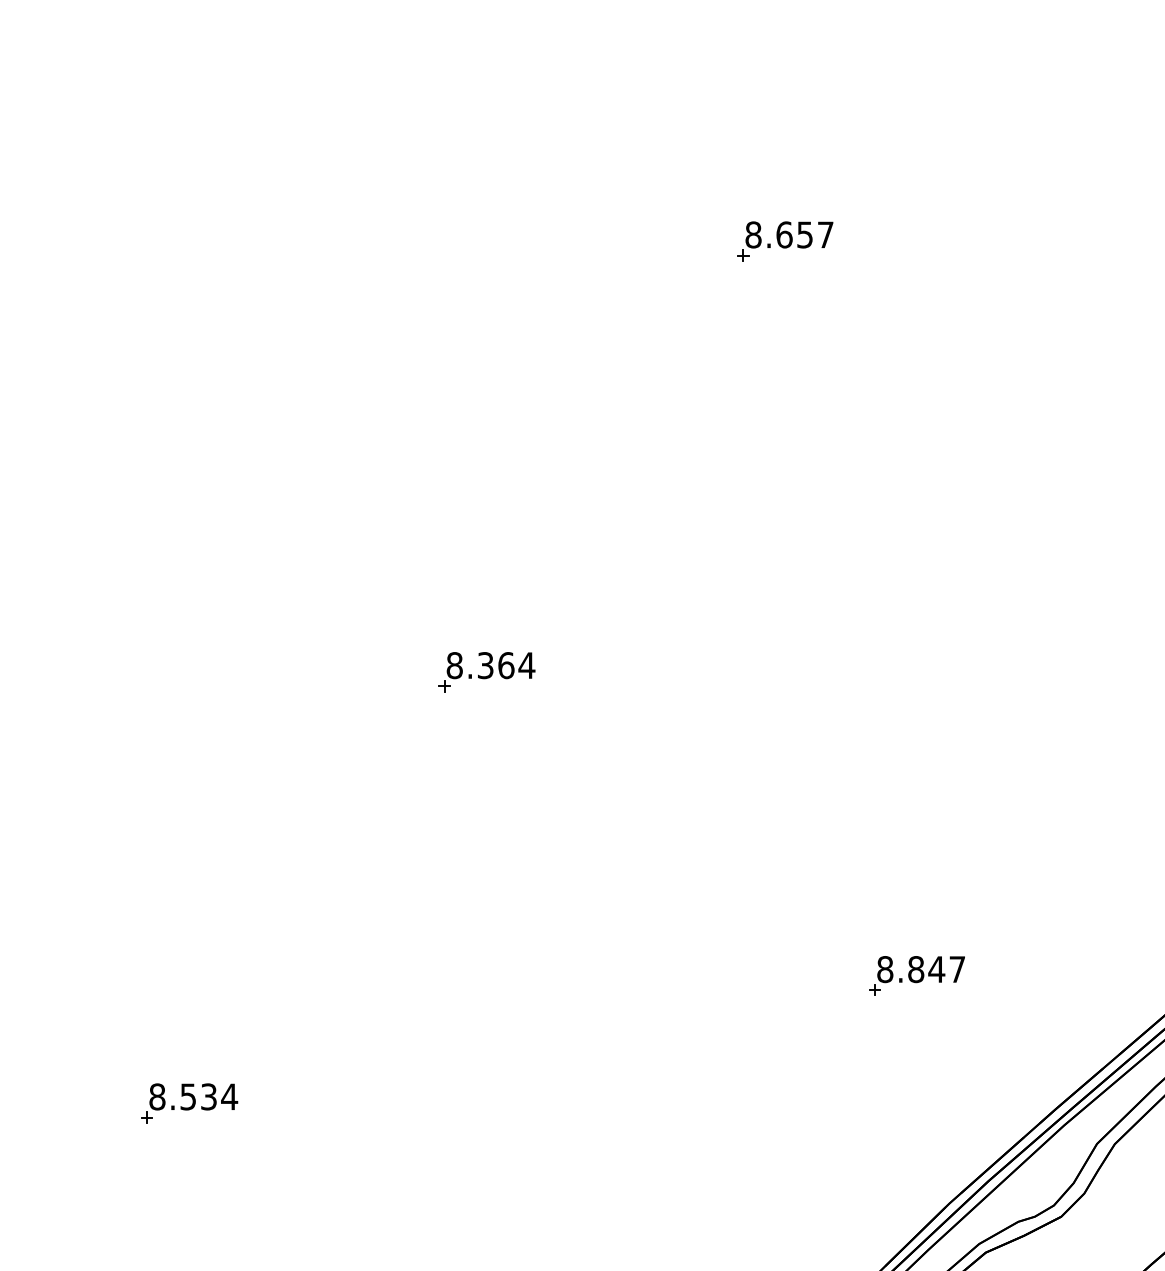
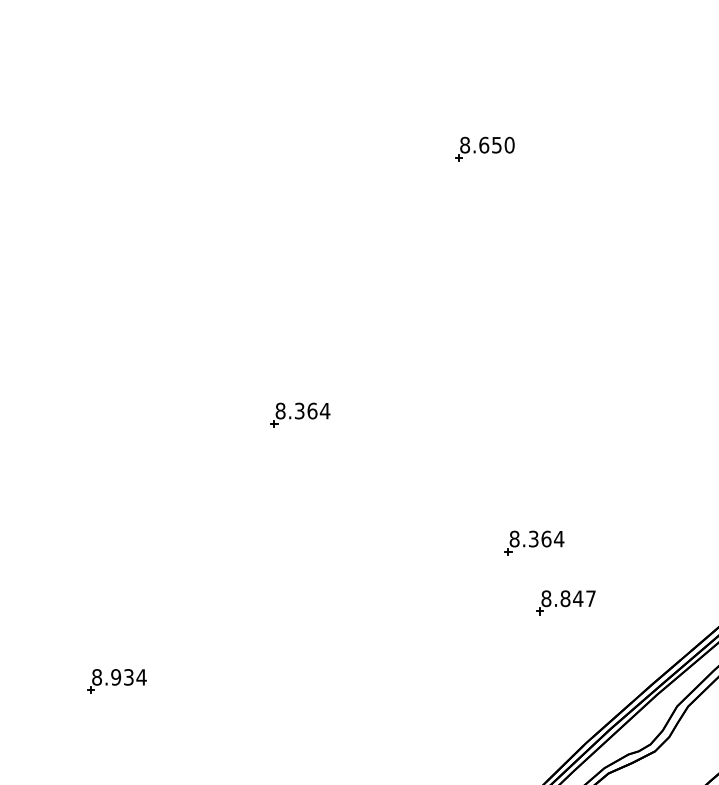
text: (825, 233) -> (509, 144), 8.657 -> 8.650
part: (865, 878) -> (534, 542), added
text: (188, 1097) -> (116, 677), 8.534 -> 8.934

